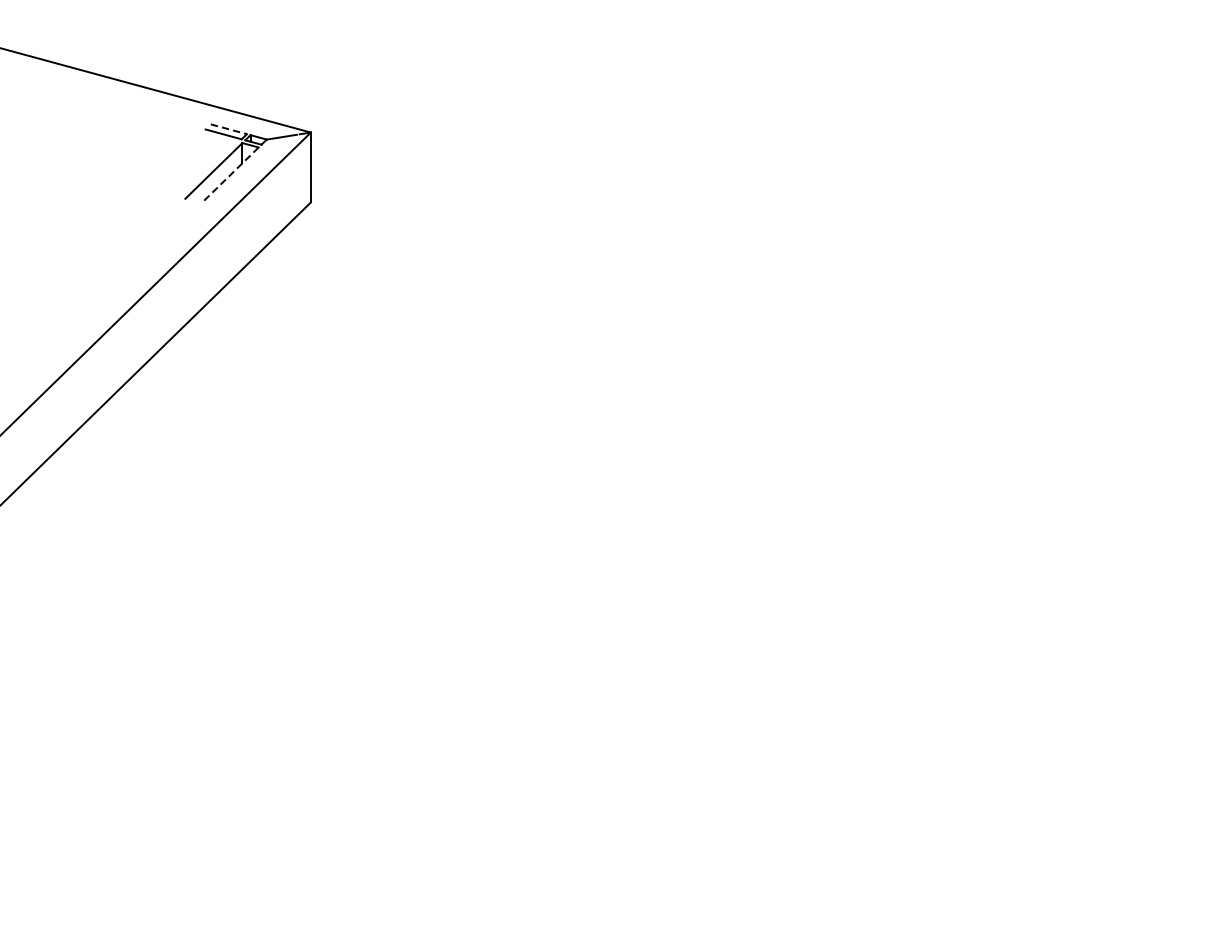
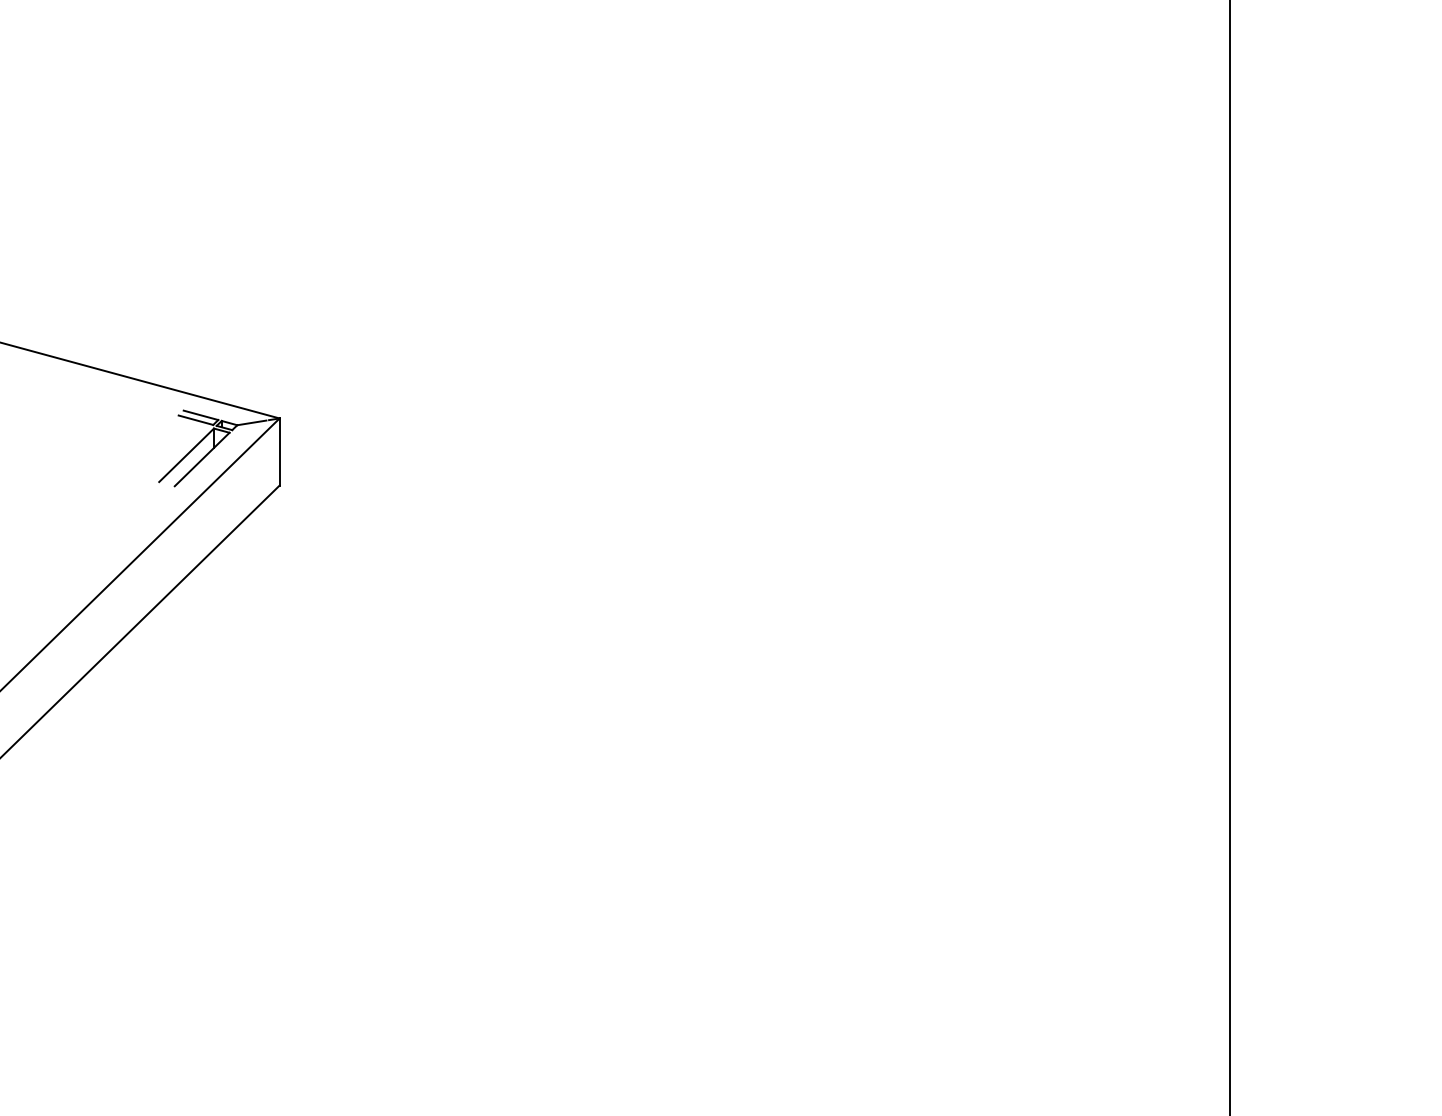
line: (229, 129) -> (201, 415), dashed -> solid
line: (229, 175) -> (201, 459), dashed -> solid

